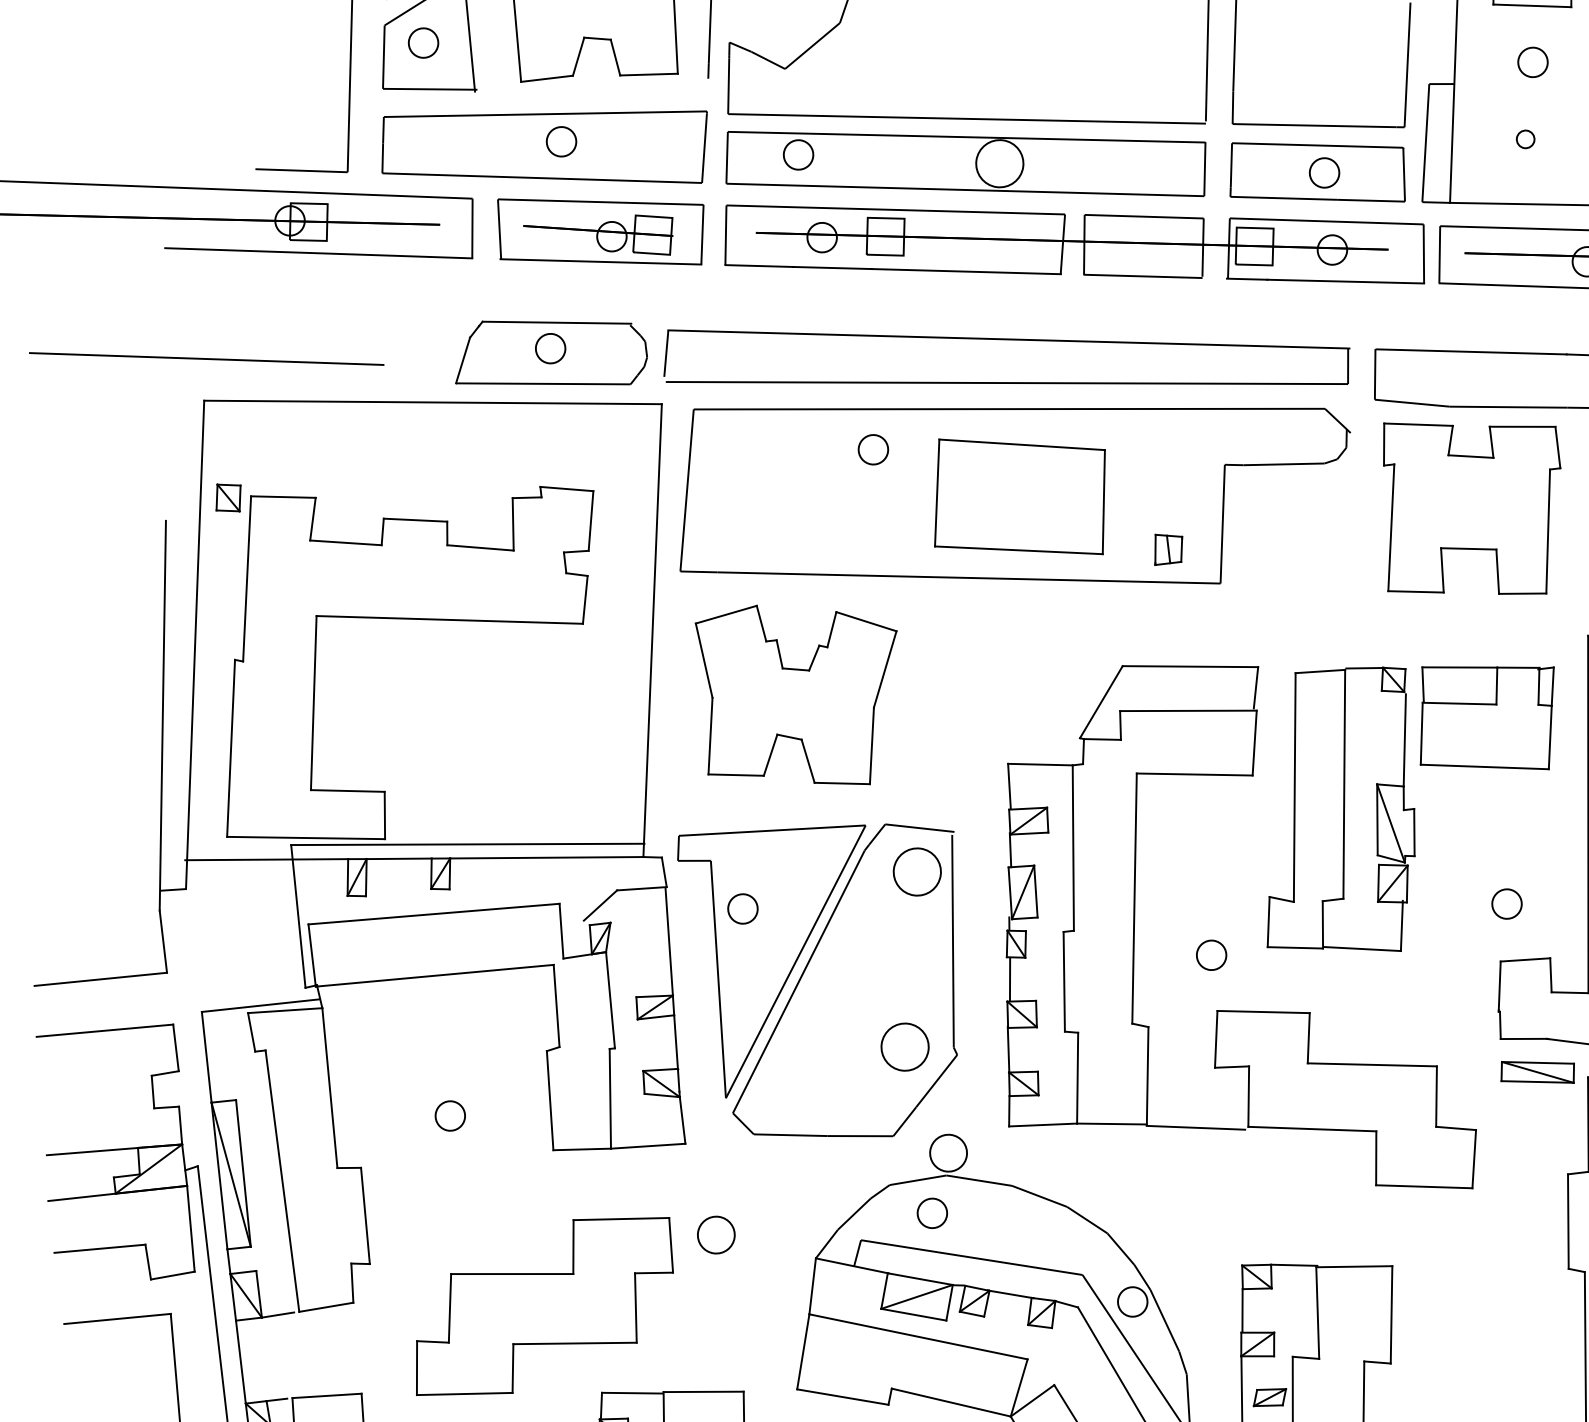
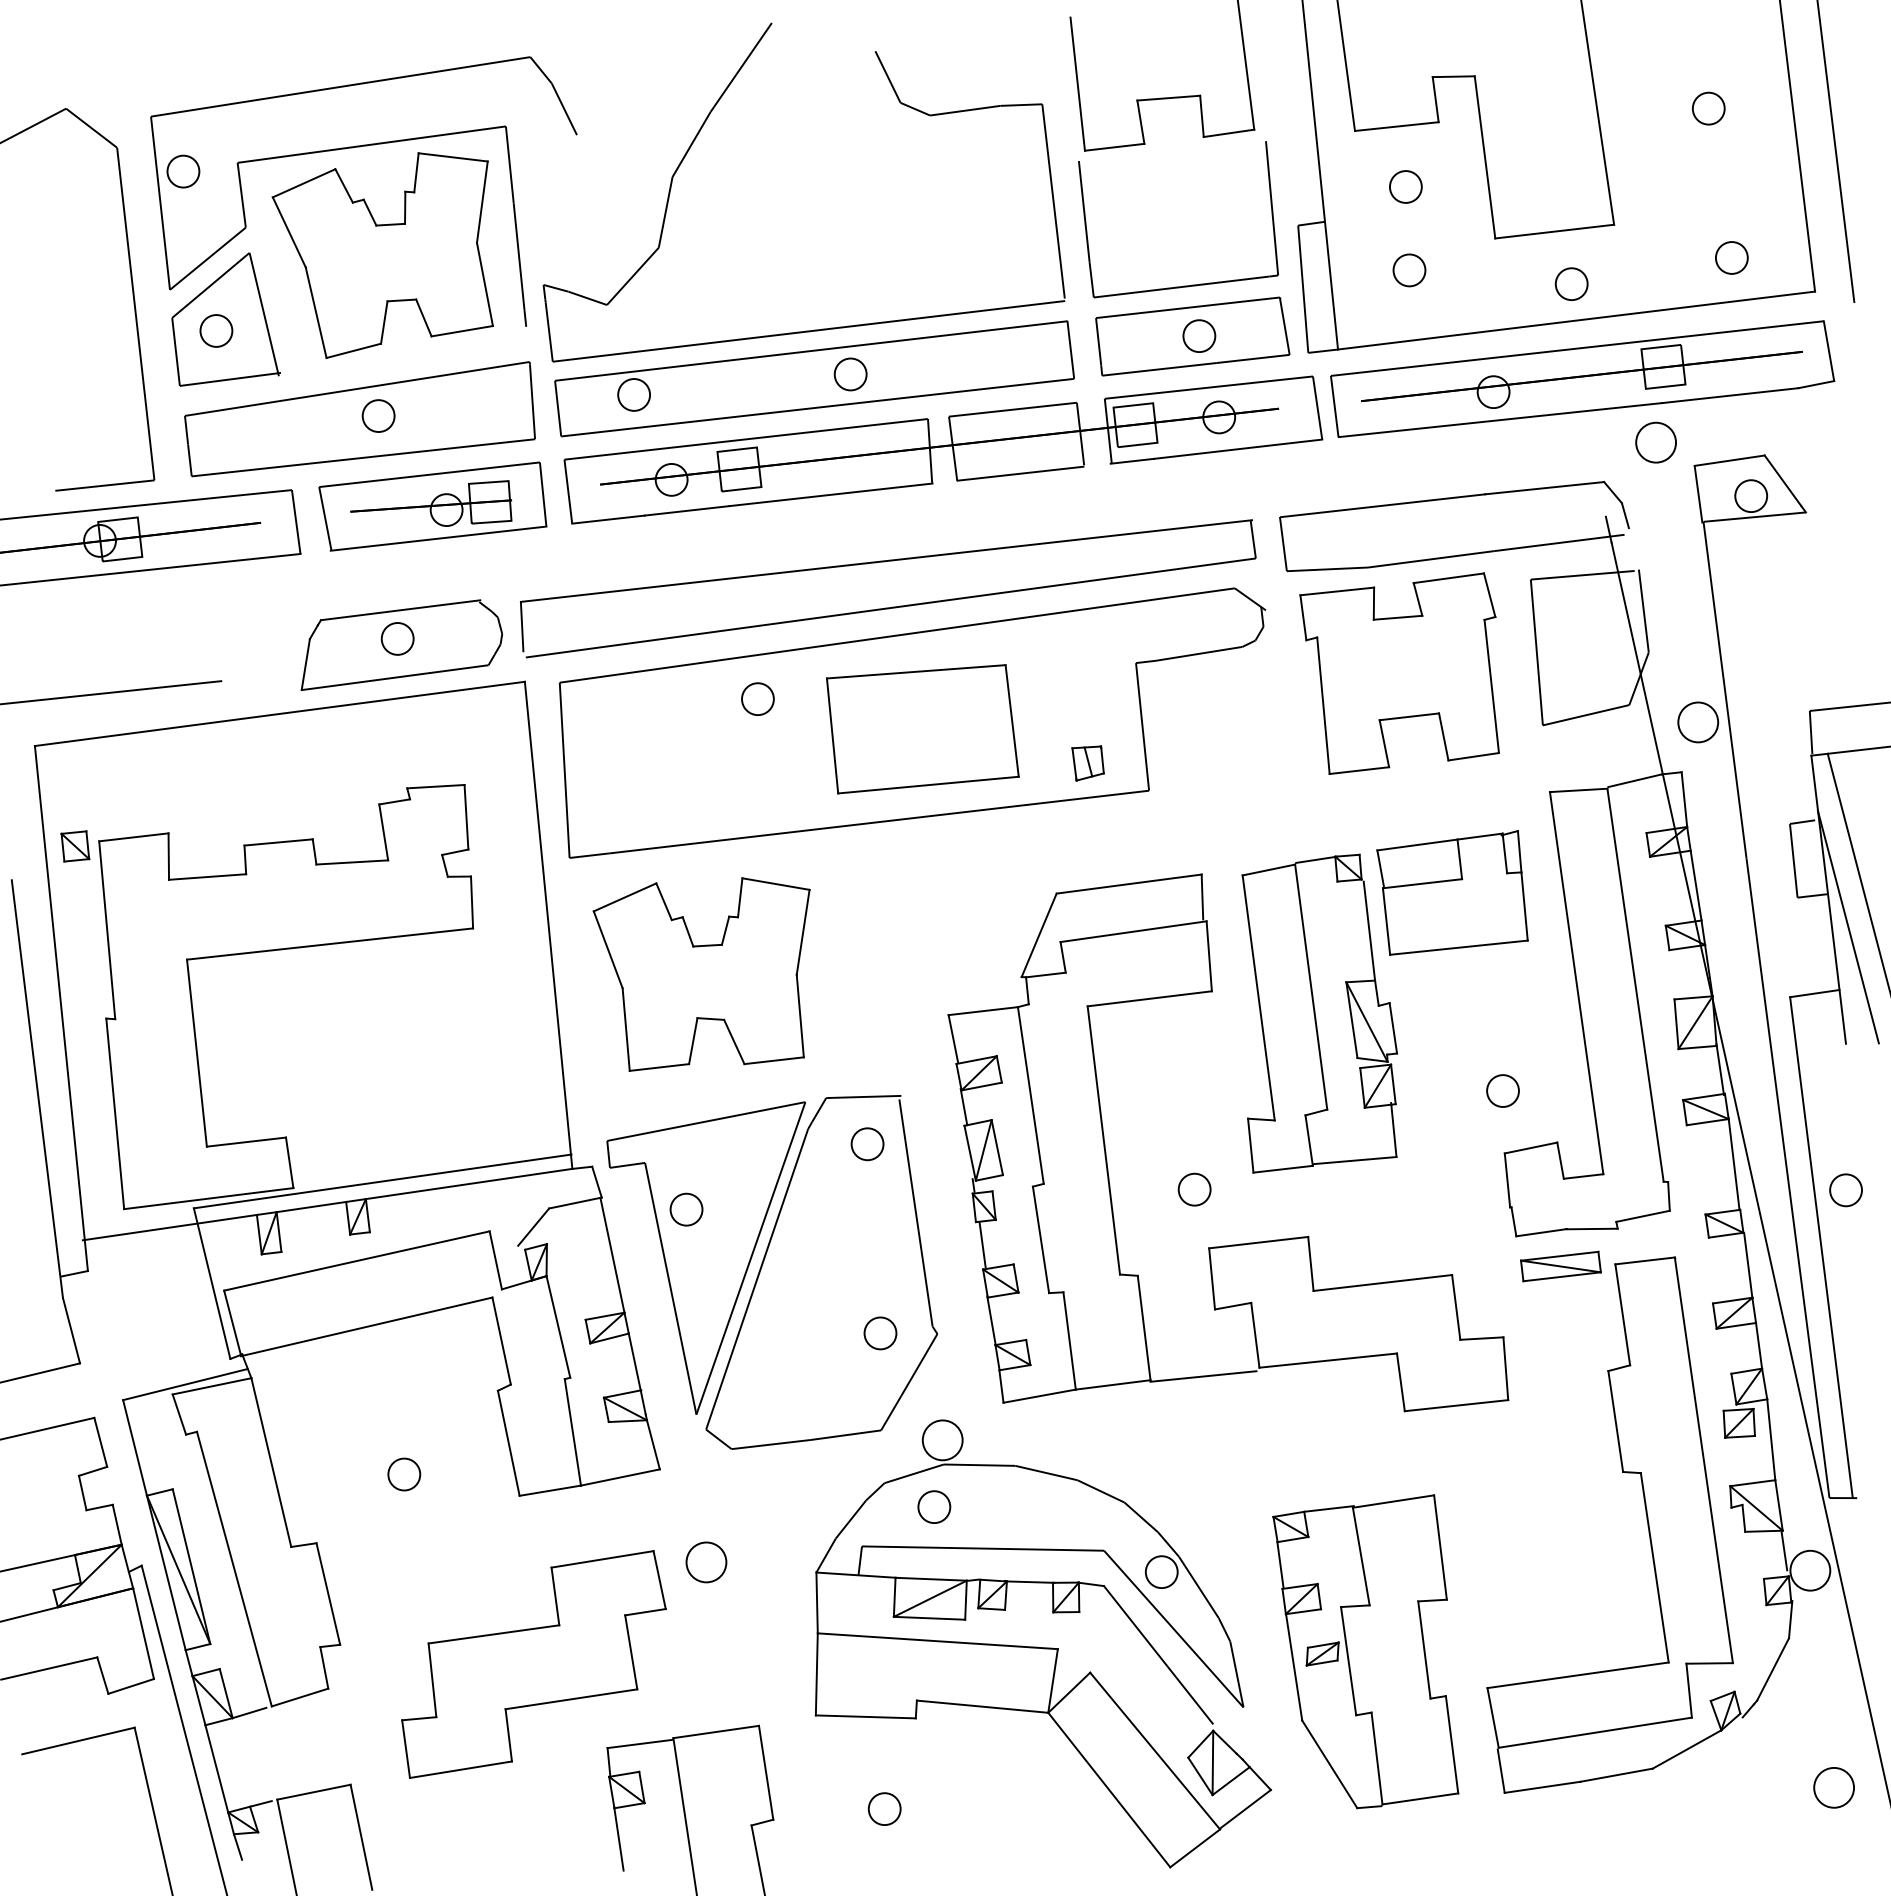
circle: (1525, 139) -> (1409, 270), size x1.67
circle: (999, 163) -> (850, 374), size x0.62
circle: (917, 872) -> (867, 1144), size x0.62
circle: (905, 1047) -> (880, 1333), size x0.62

